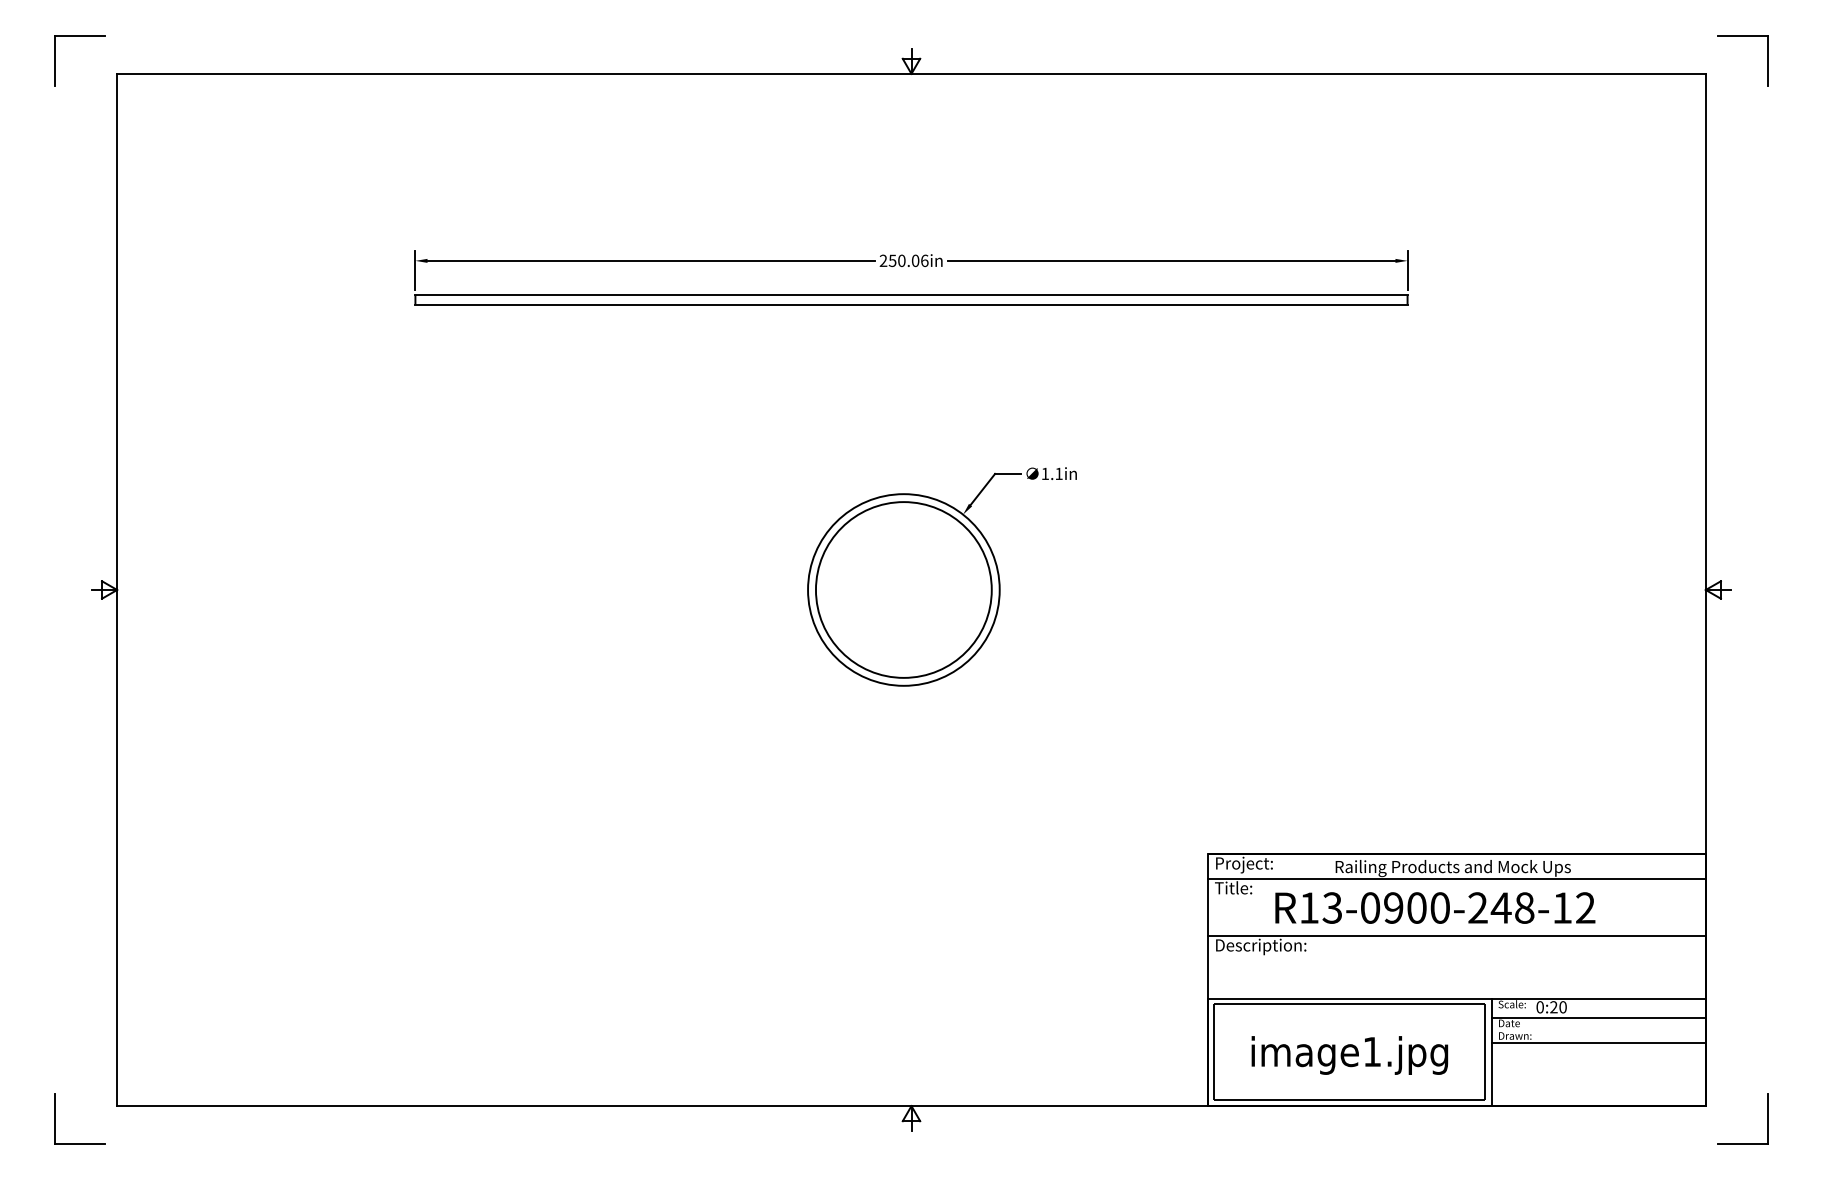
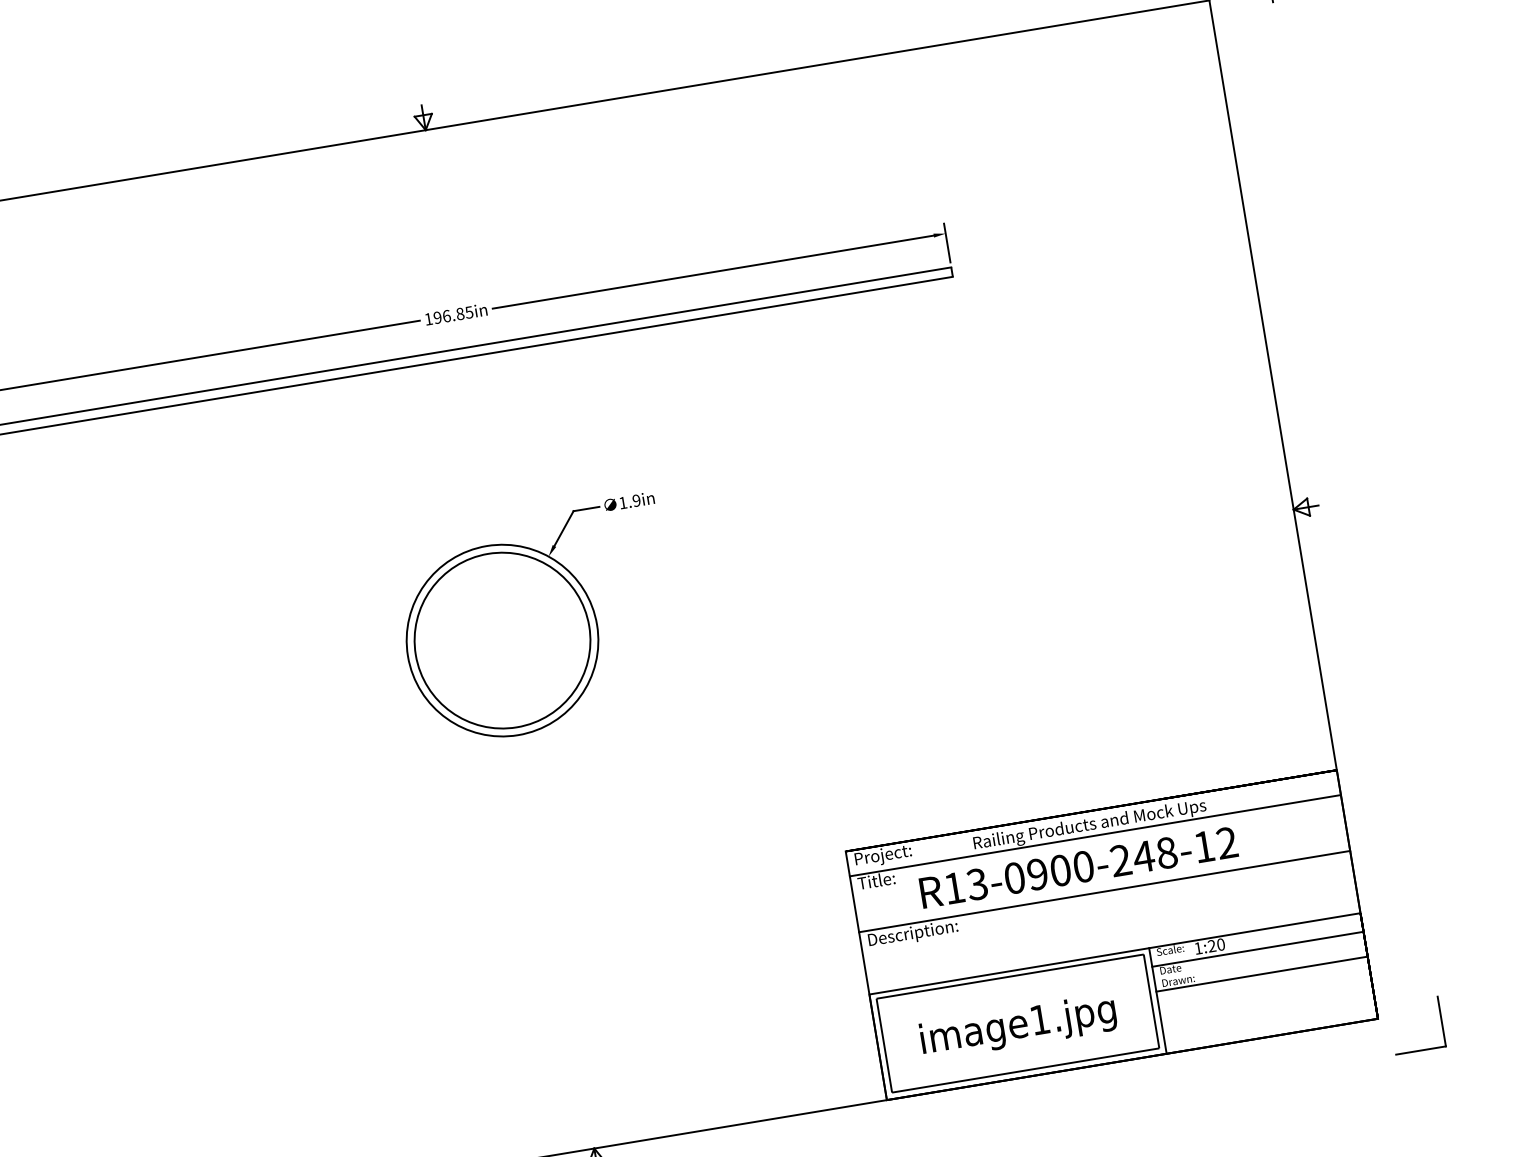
text: (903, 260) -> (448, 315), 250.06in -> 196.85in
text: (1058, 473) -> (636, 500), 1.1in -> 1.9in
text: (1539, 1007) -> (1197, 948), 0:20 -> 1:20

